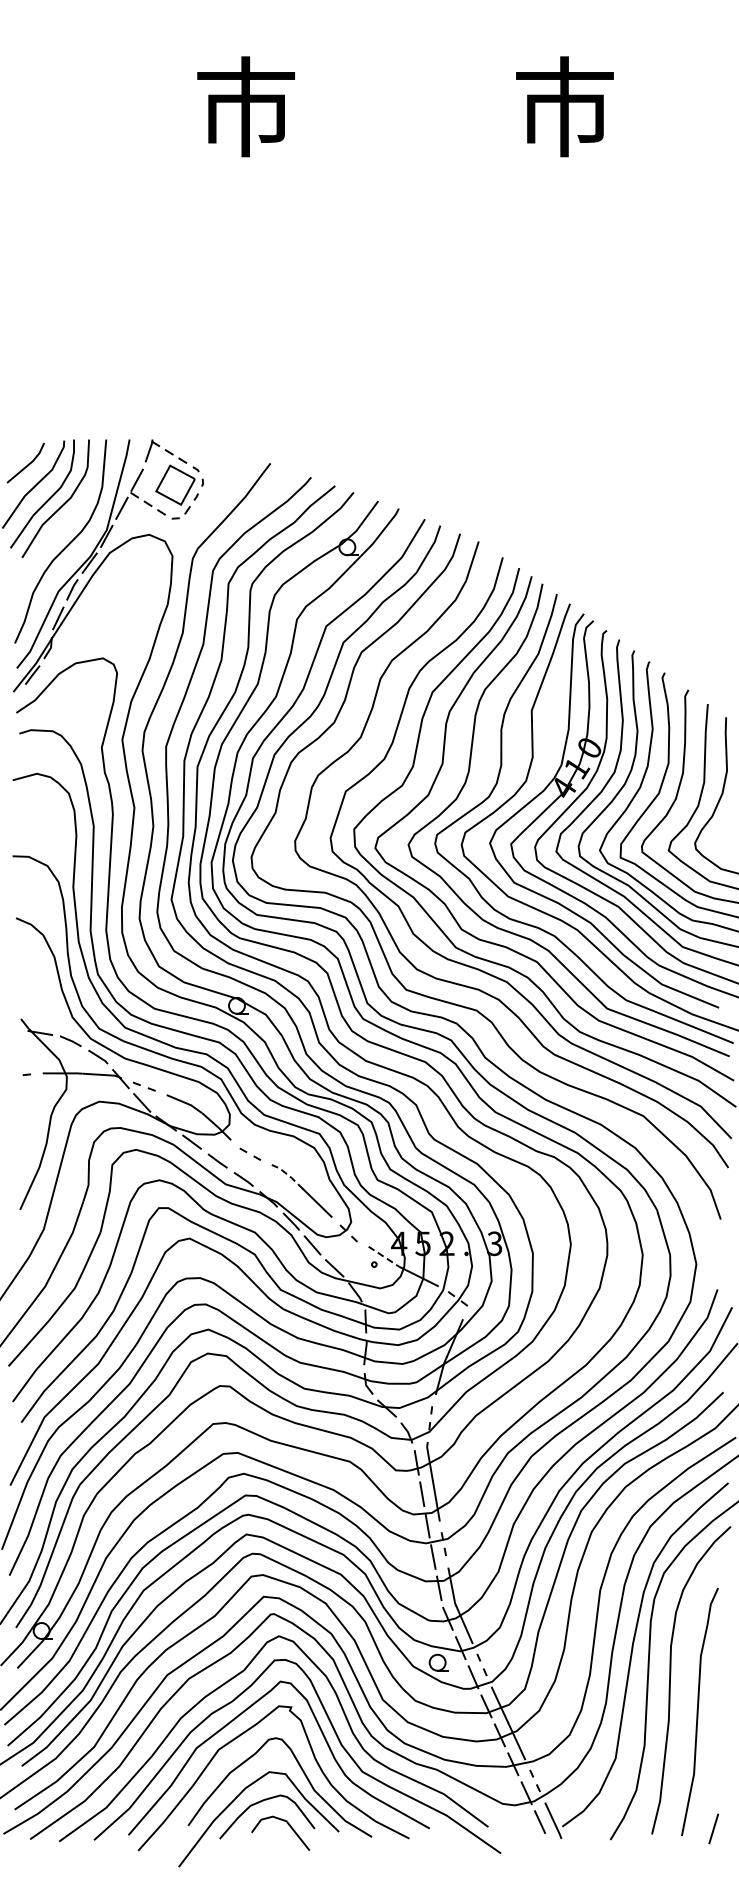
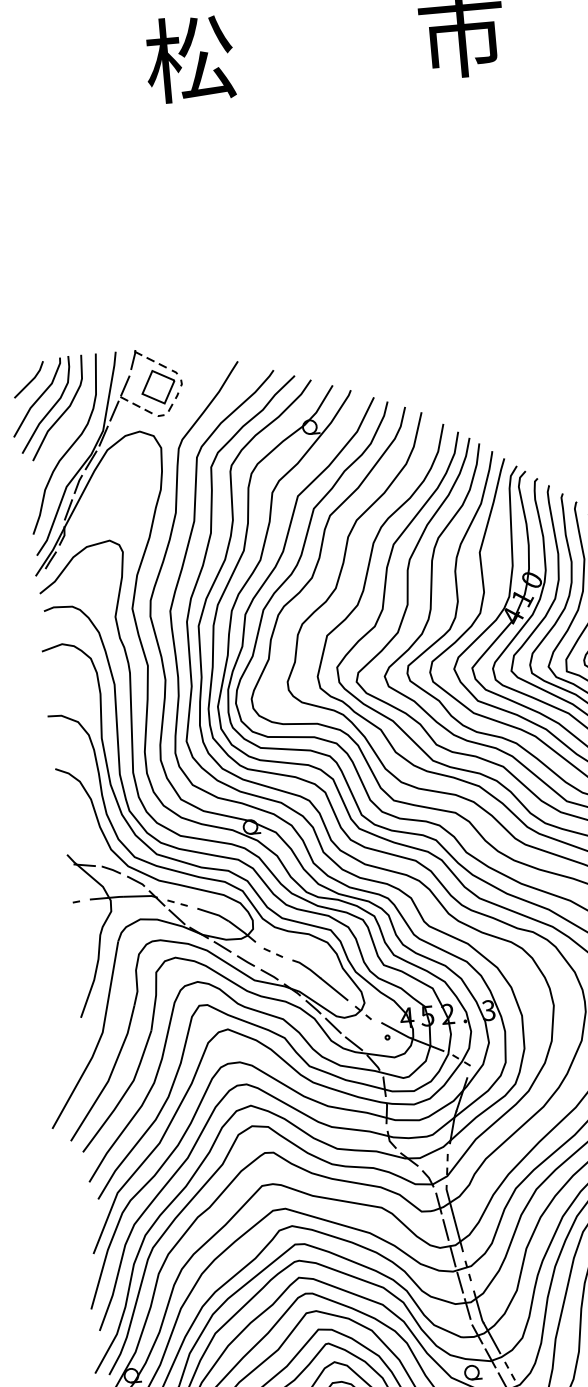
text: (245, 106) -> (189, 58), 市 -> 松
line: (288, 1175) -> (307, 968), dashed -> solid
line: (385, 1258) -> (396, 1031), dashed -> solid

